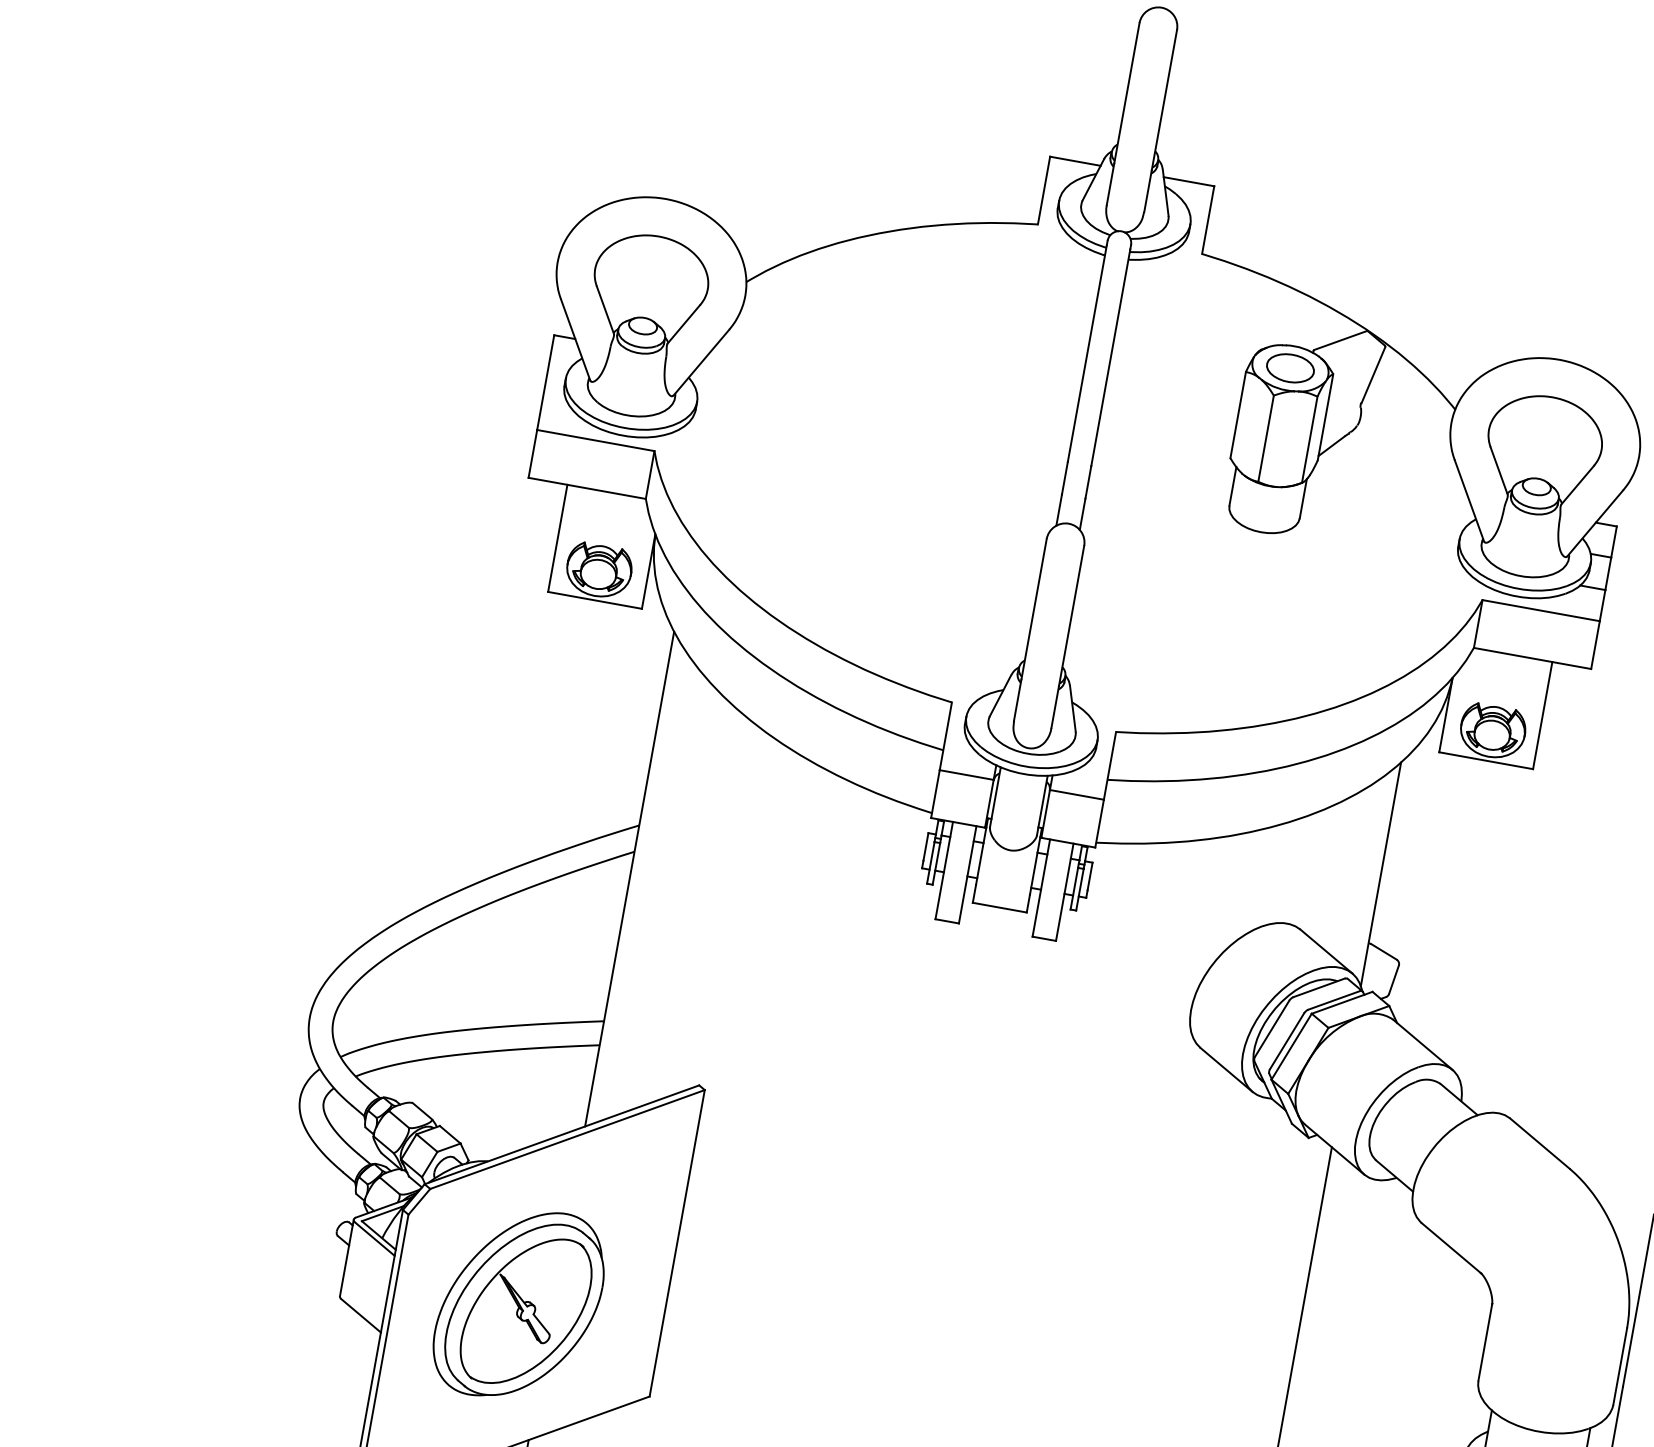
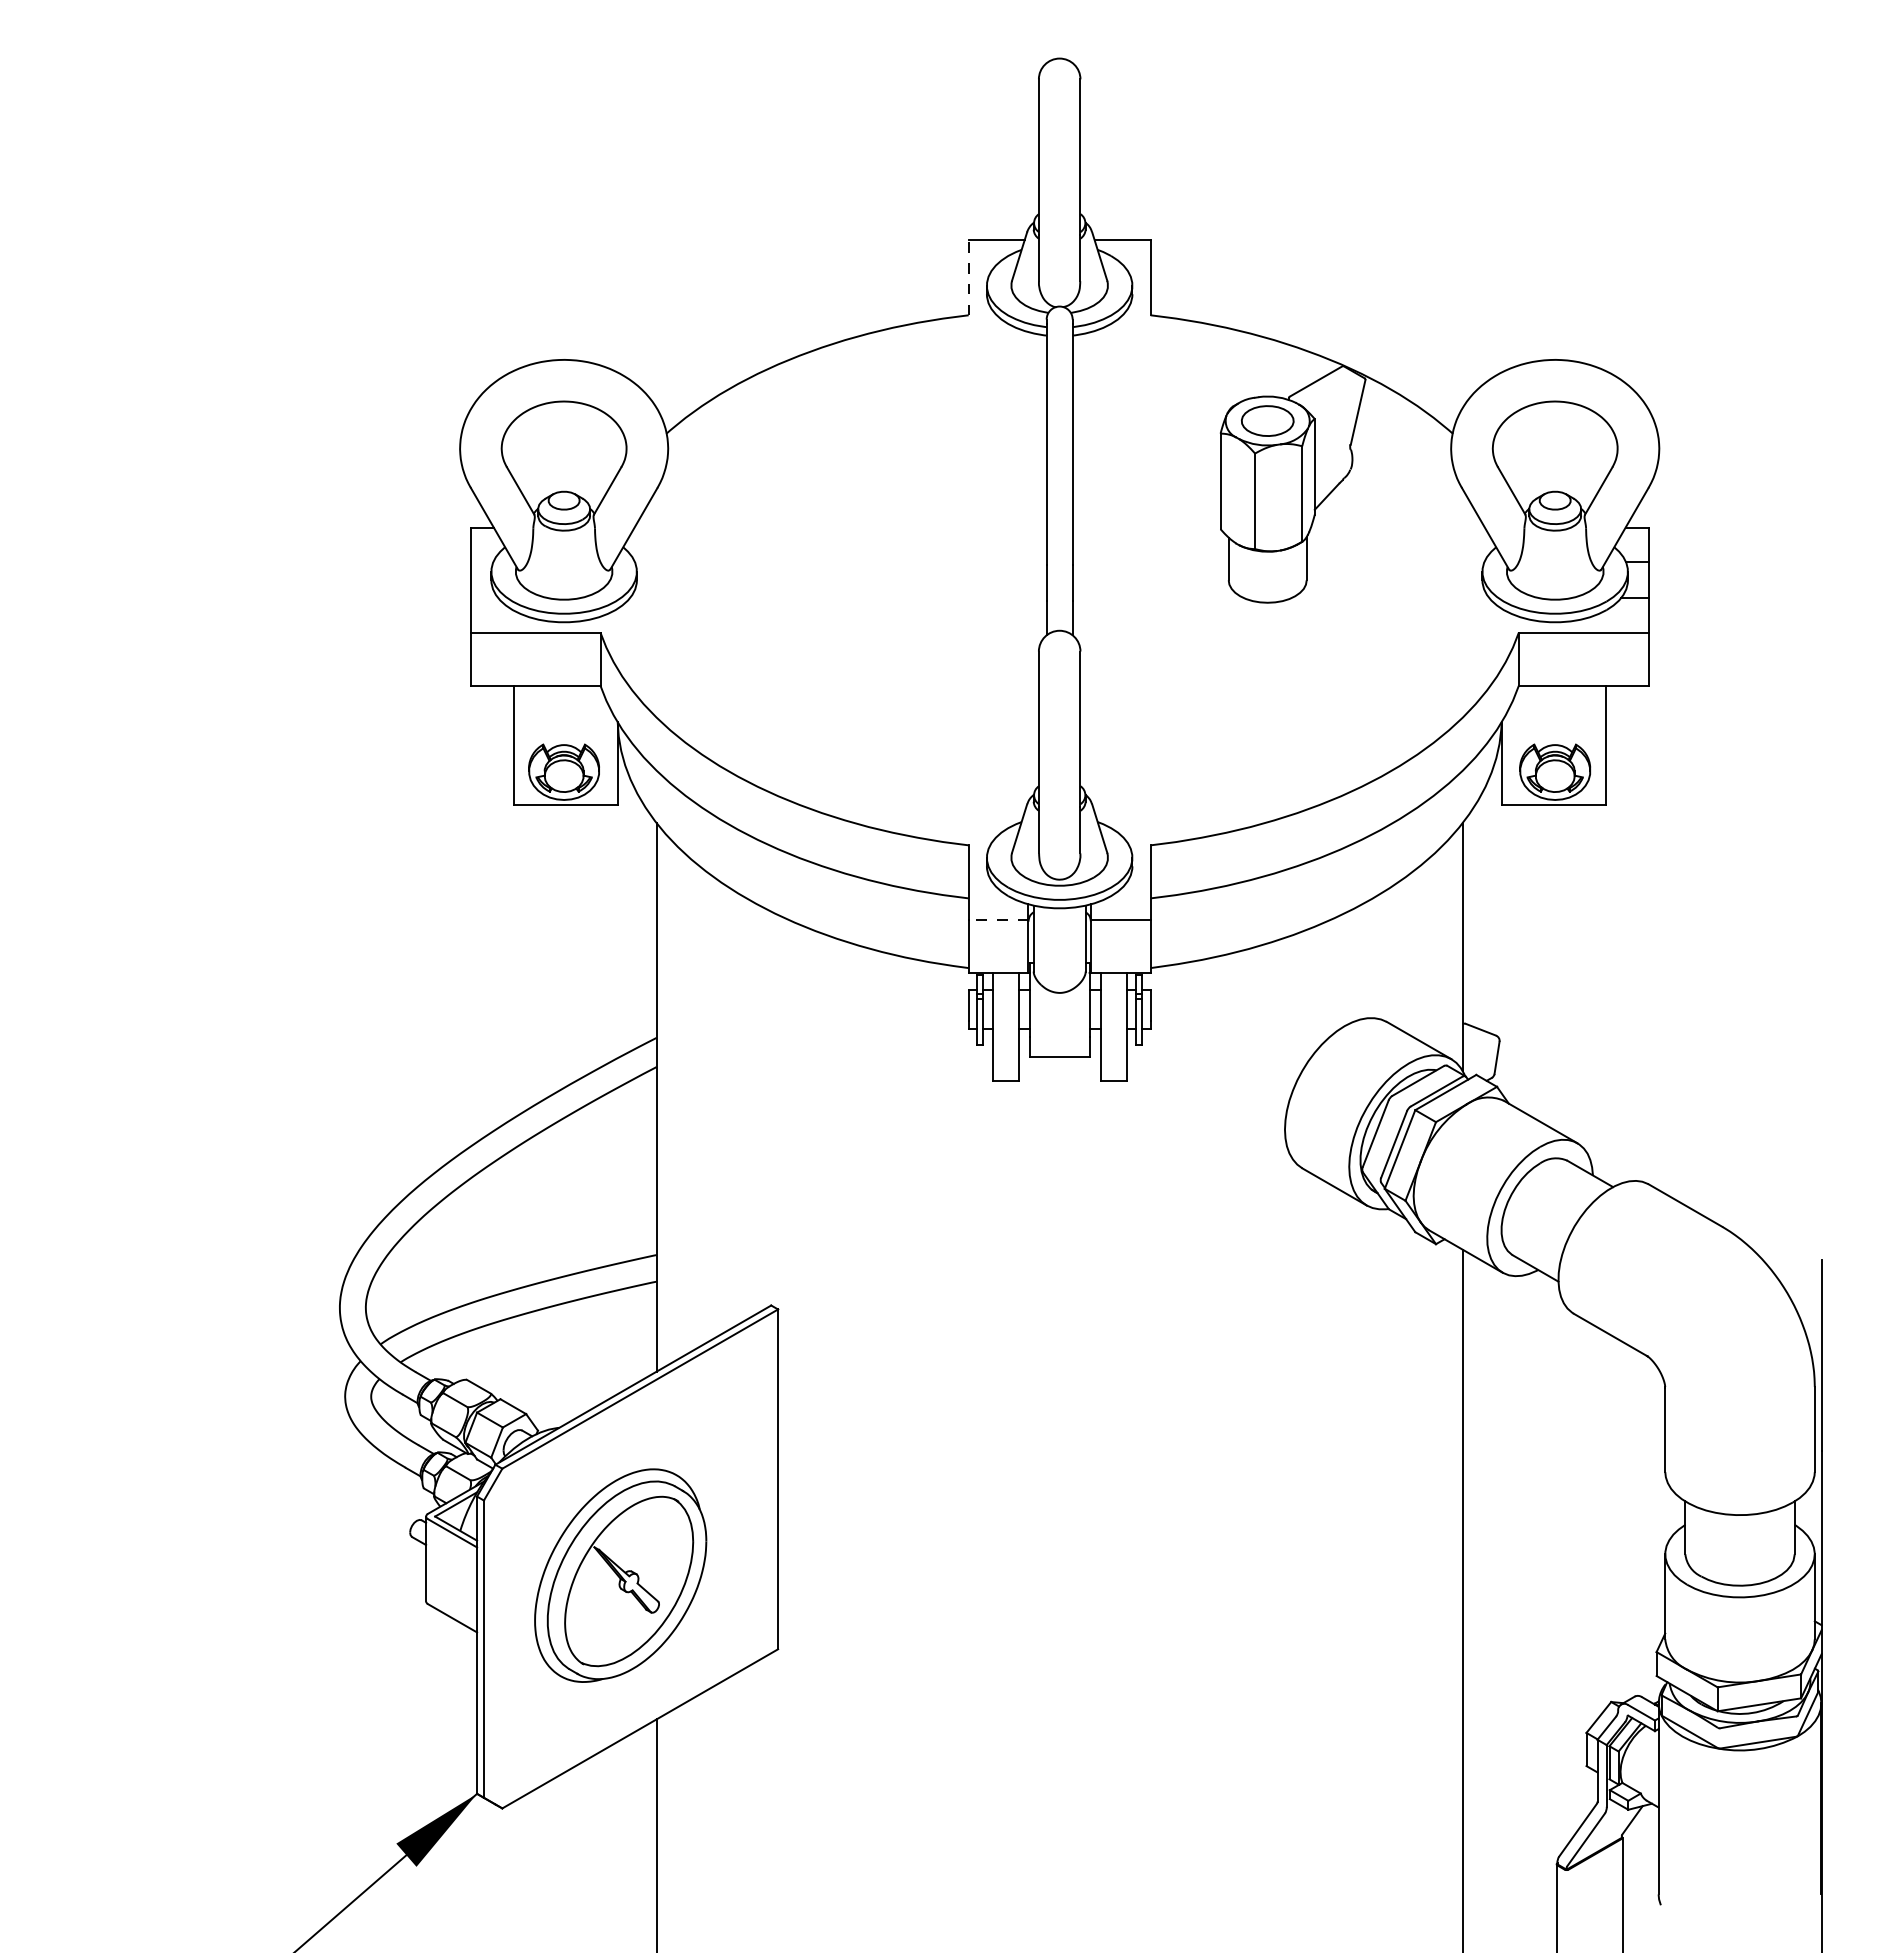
line: (1043, 190) -> (968, 277), solid -> dashed
line: (966, 775) -> (998, 920), solid -> dashed

